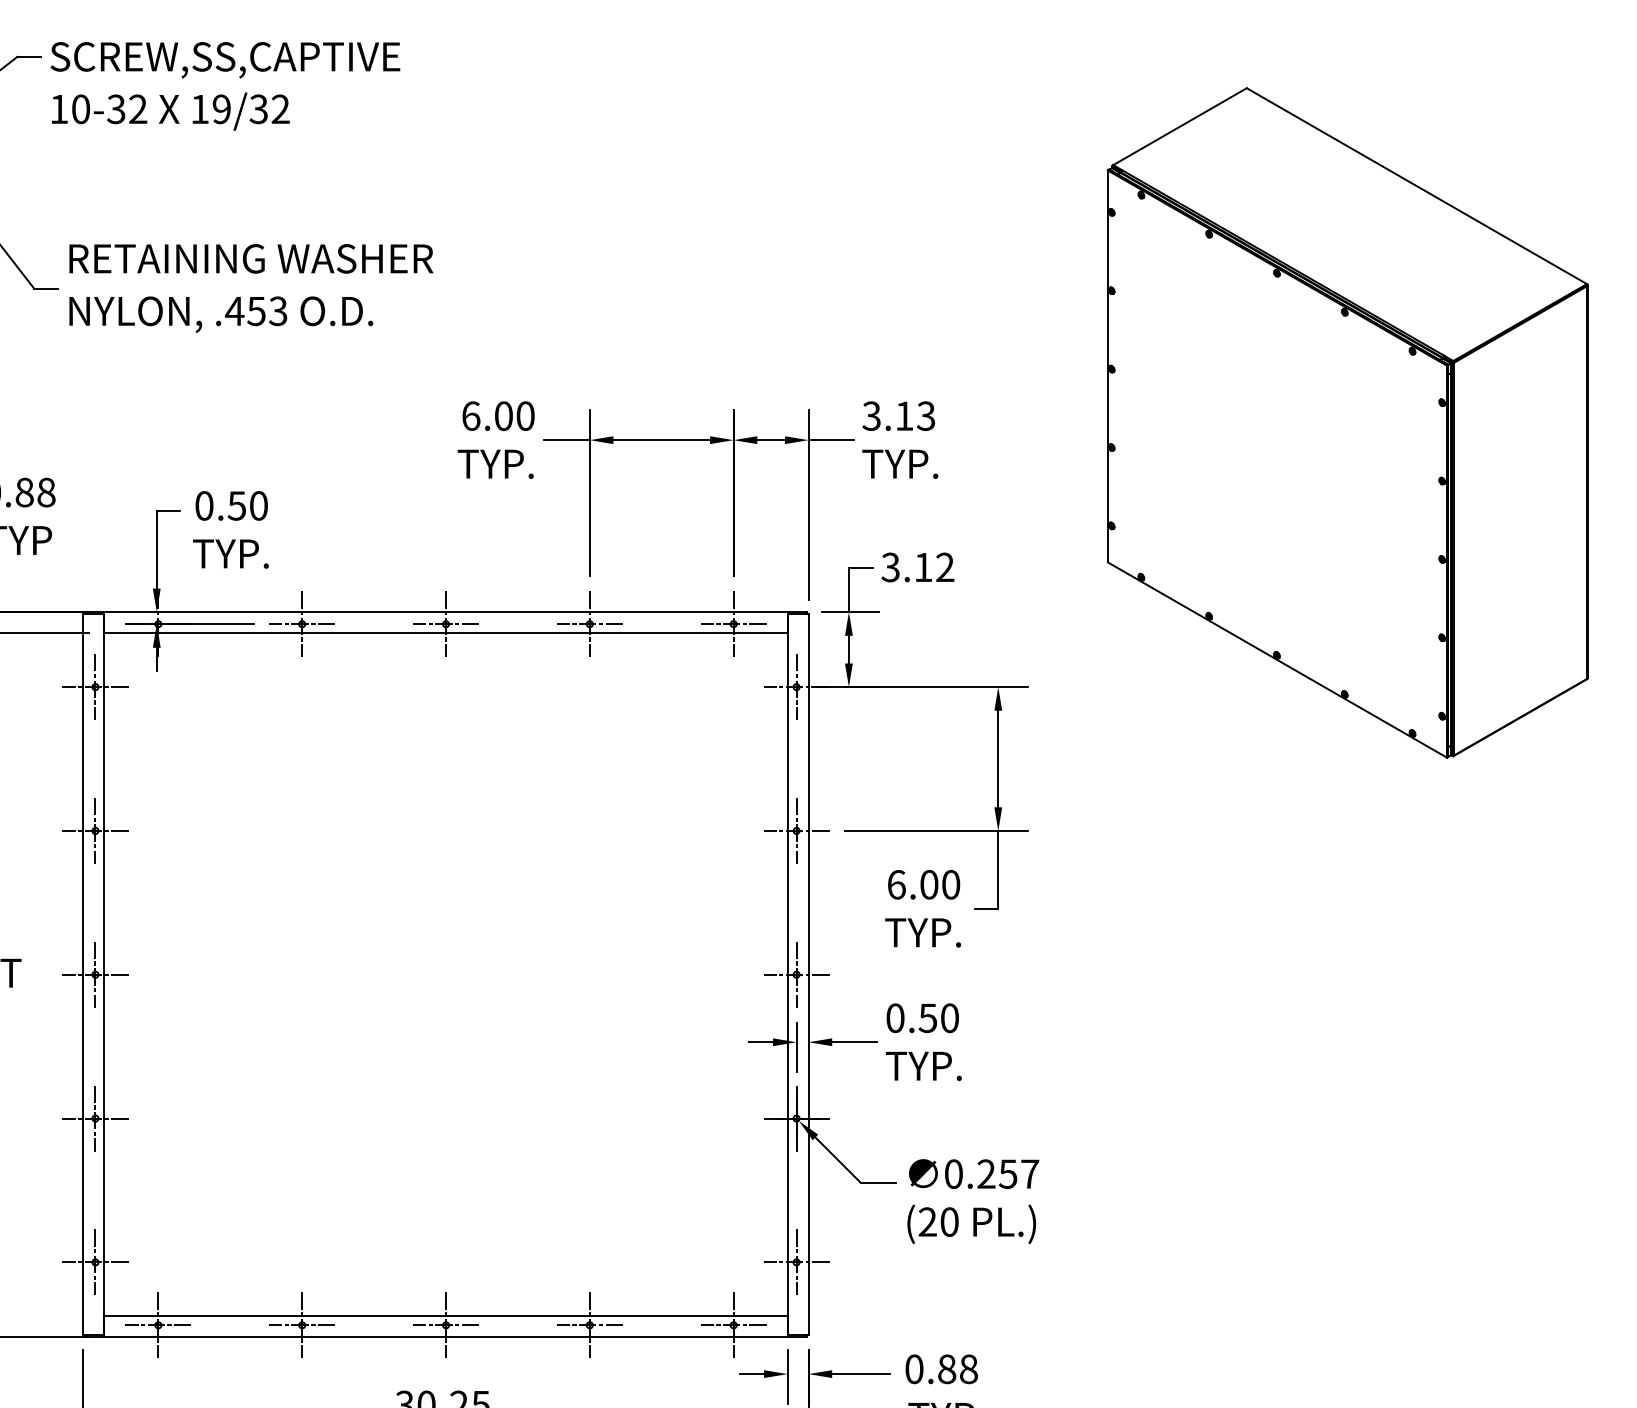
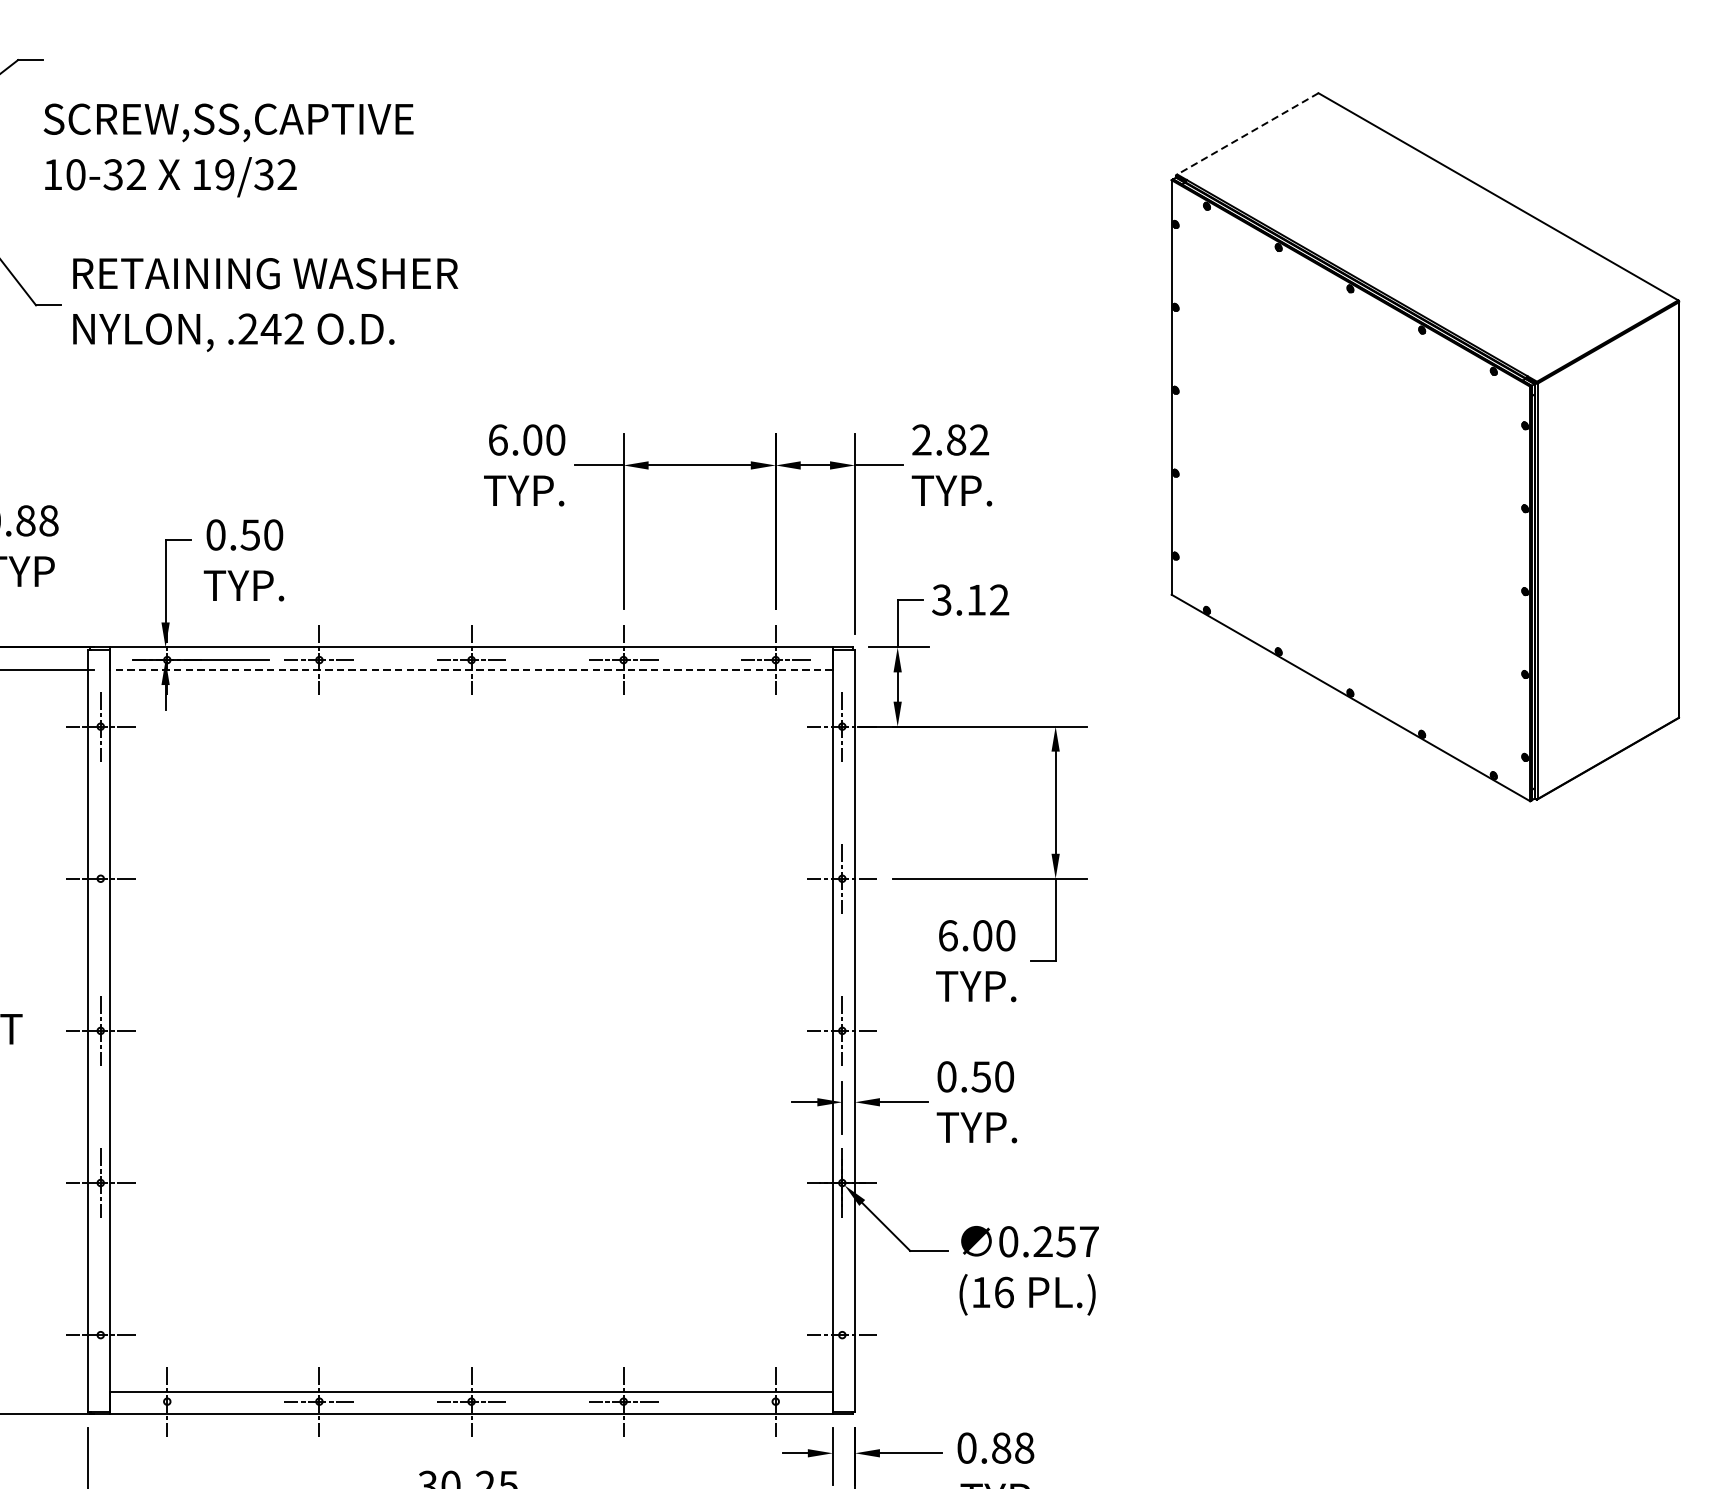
text: (225, 86) -> (228, 150), moved
line: (1179, 126) -> (1247, 133), solid -> dashed
text: (255, 311) -> (270, 329), .453 -> .242
text: (898, 415) -> (950, 439), 3.13 -> 2.82
line: (446, 633) -> (472, 669), solid -> dashed
line: (95, 830) -> (100, 878), removed
text: (938, 1221) -> (992, 1291), (20 -> (16
line: (95, 1262) -> (100, 1335), removed
line: (796, 1262) -> (842, 1335), removed
line: (158, 1325) -> (167, 1401), removed
line: (733, 1325) -> (775, 1401), removed

